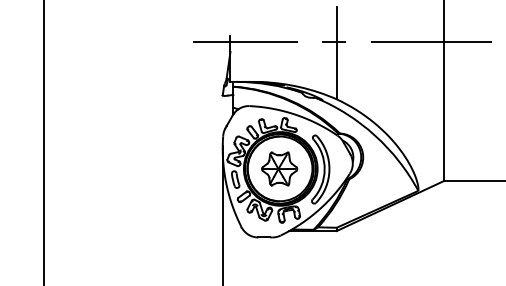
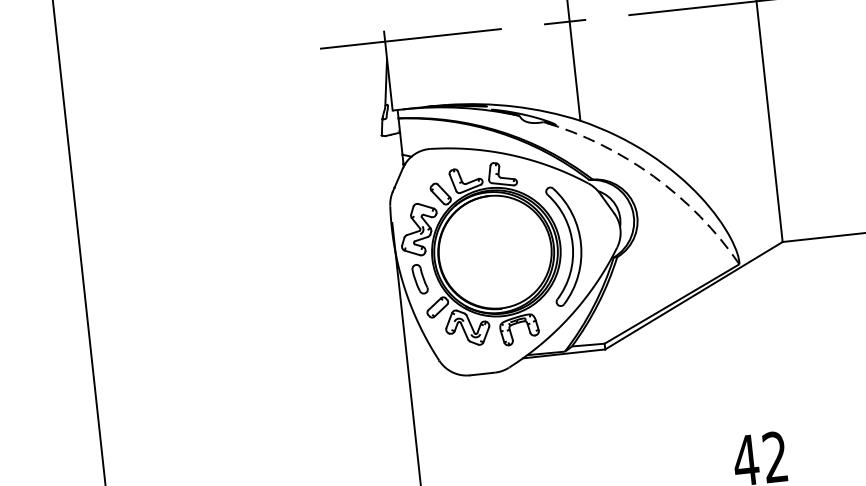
arc: (375, 135) -> (654, 176), solid -> dashed
part: (279, 168) -> (494, 251), removed

